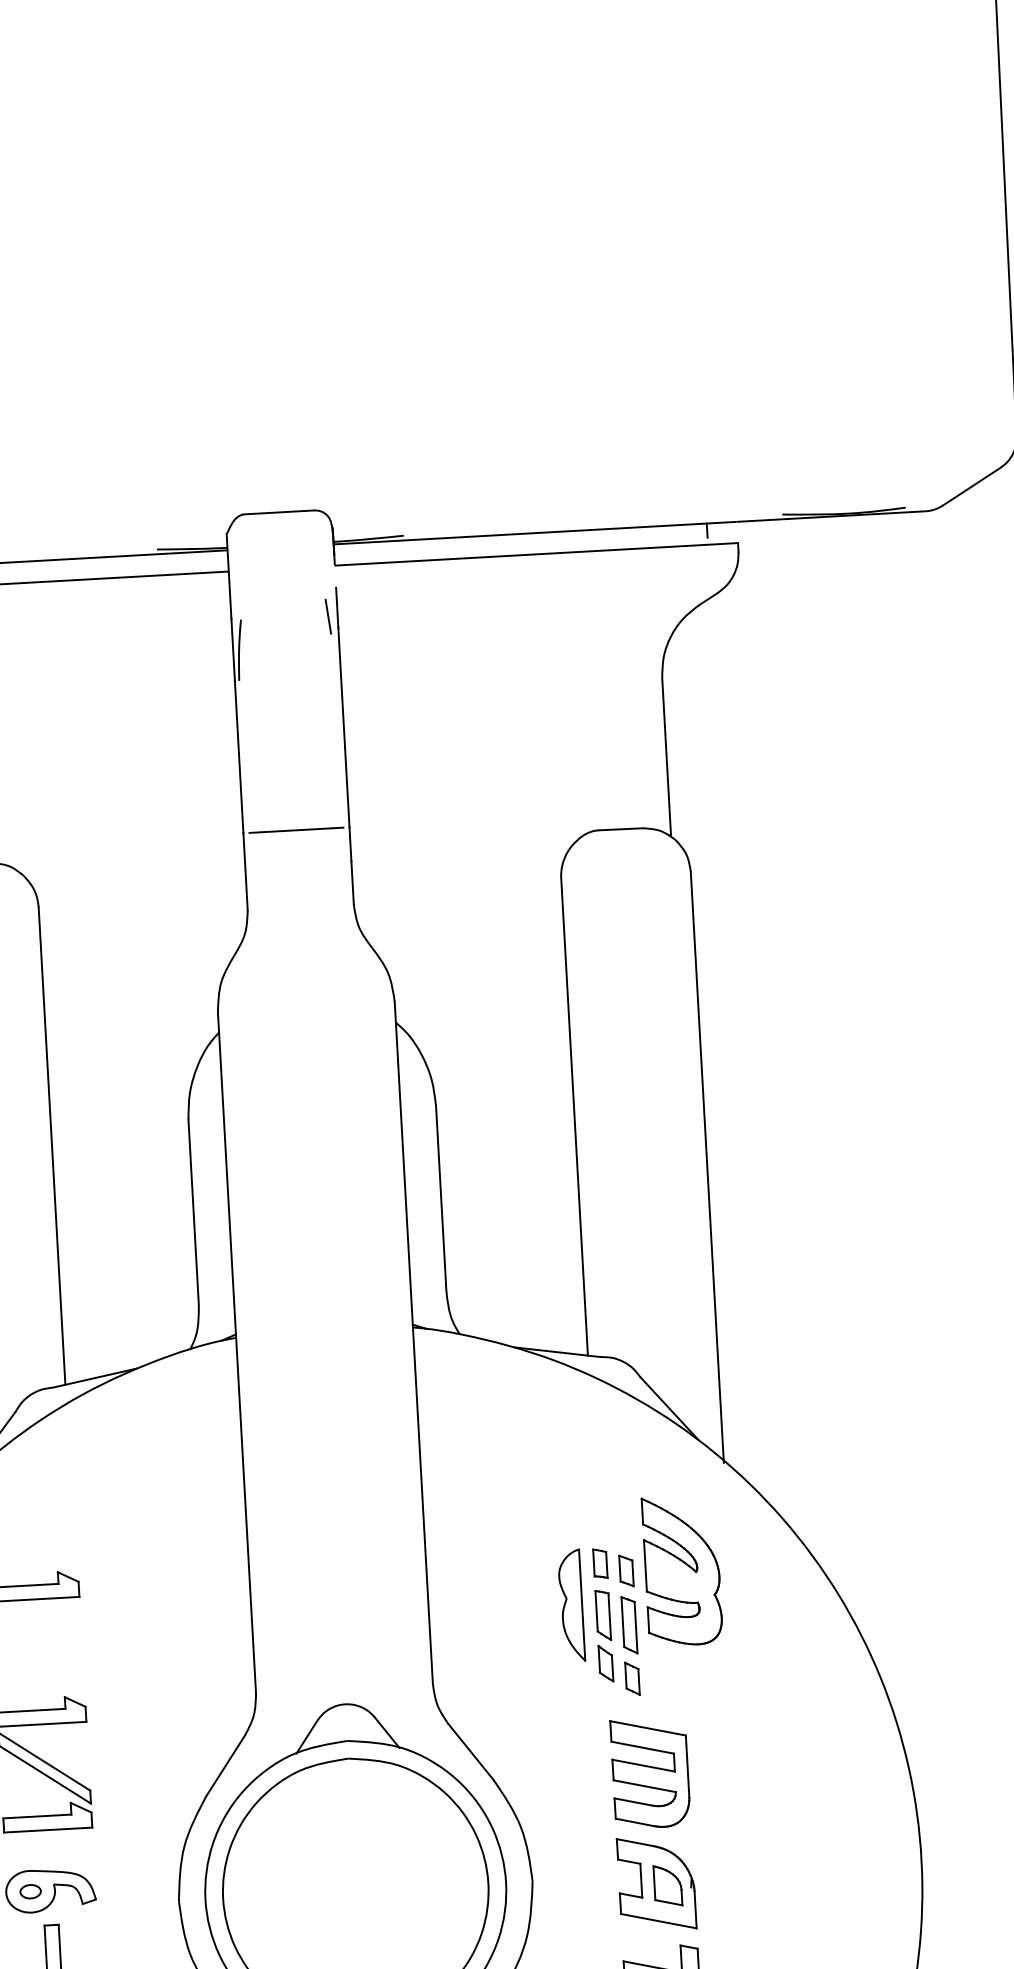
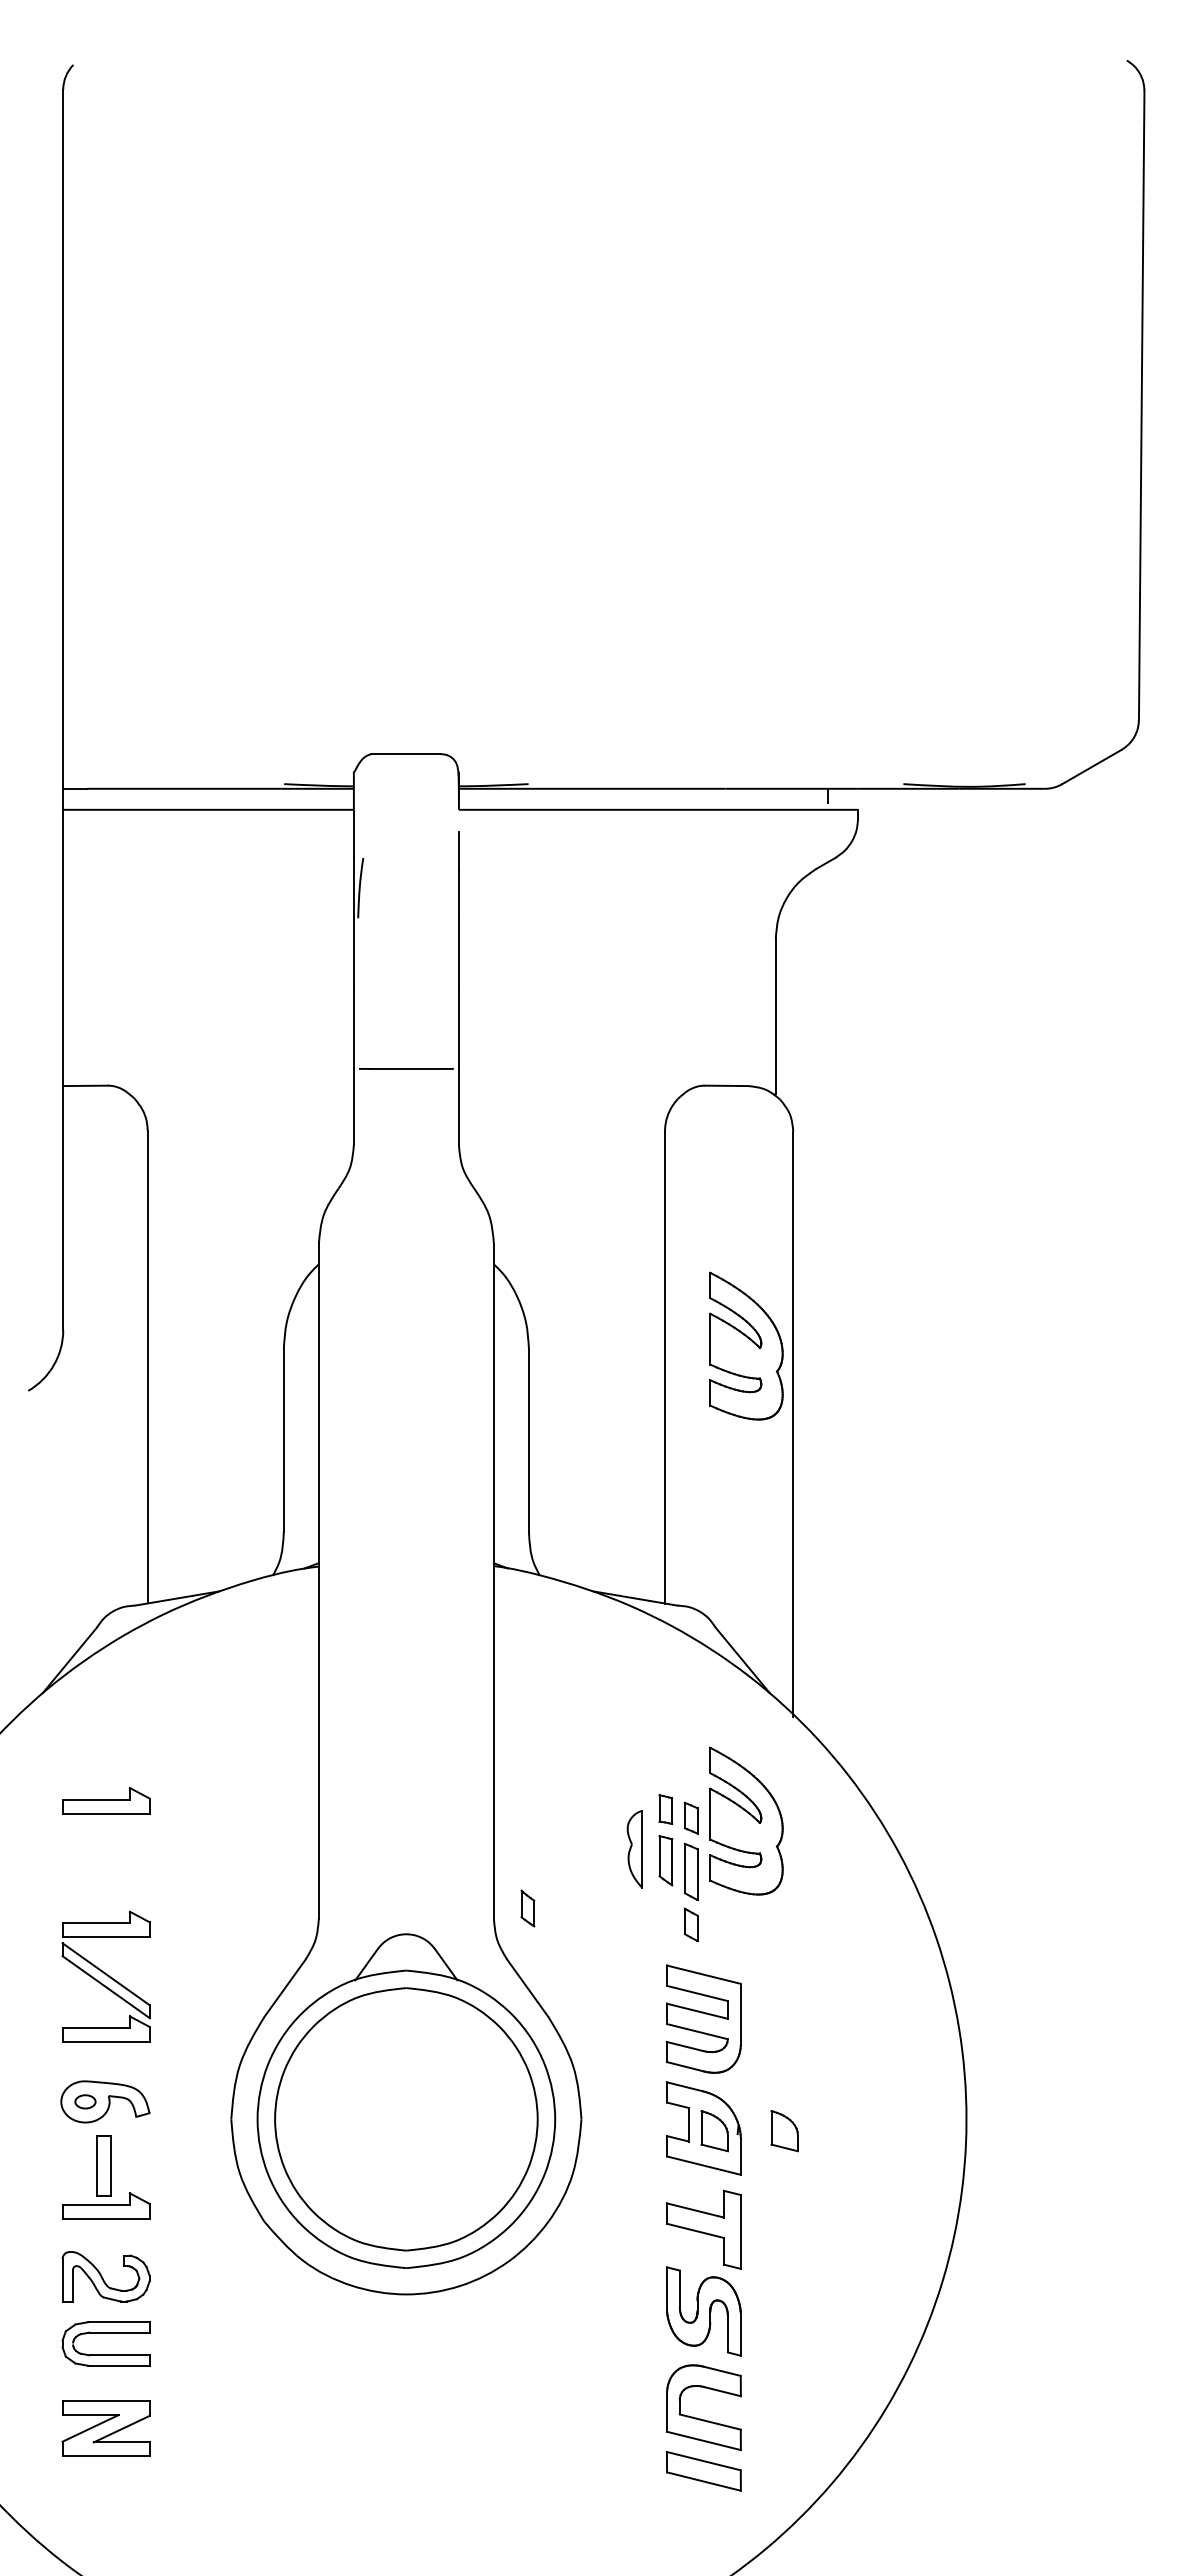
line: (328, 616) -> (449, 859), removed
part: (655, 1090) -> (746, 1345), added
part: (570, 1605) -> (634, 1849), size x0.7
part: (605, 1663) -> (527, 1908), moved
part: (738, 1882) -> (784, 2131), added

